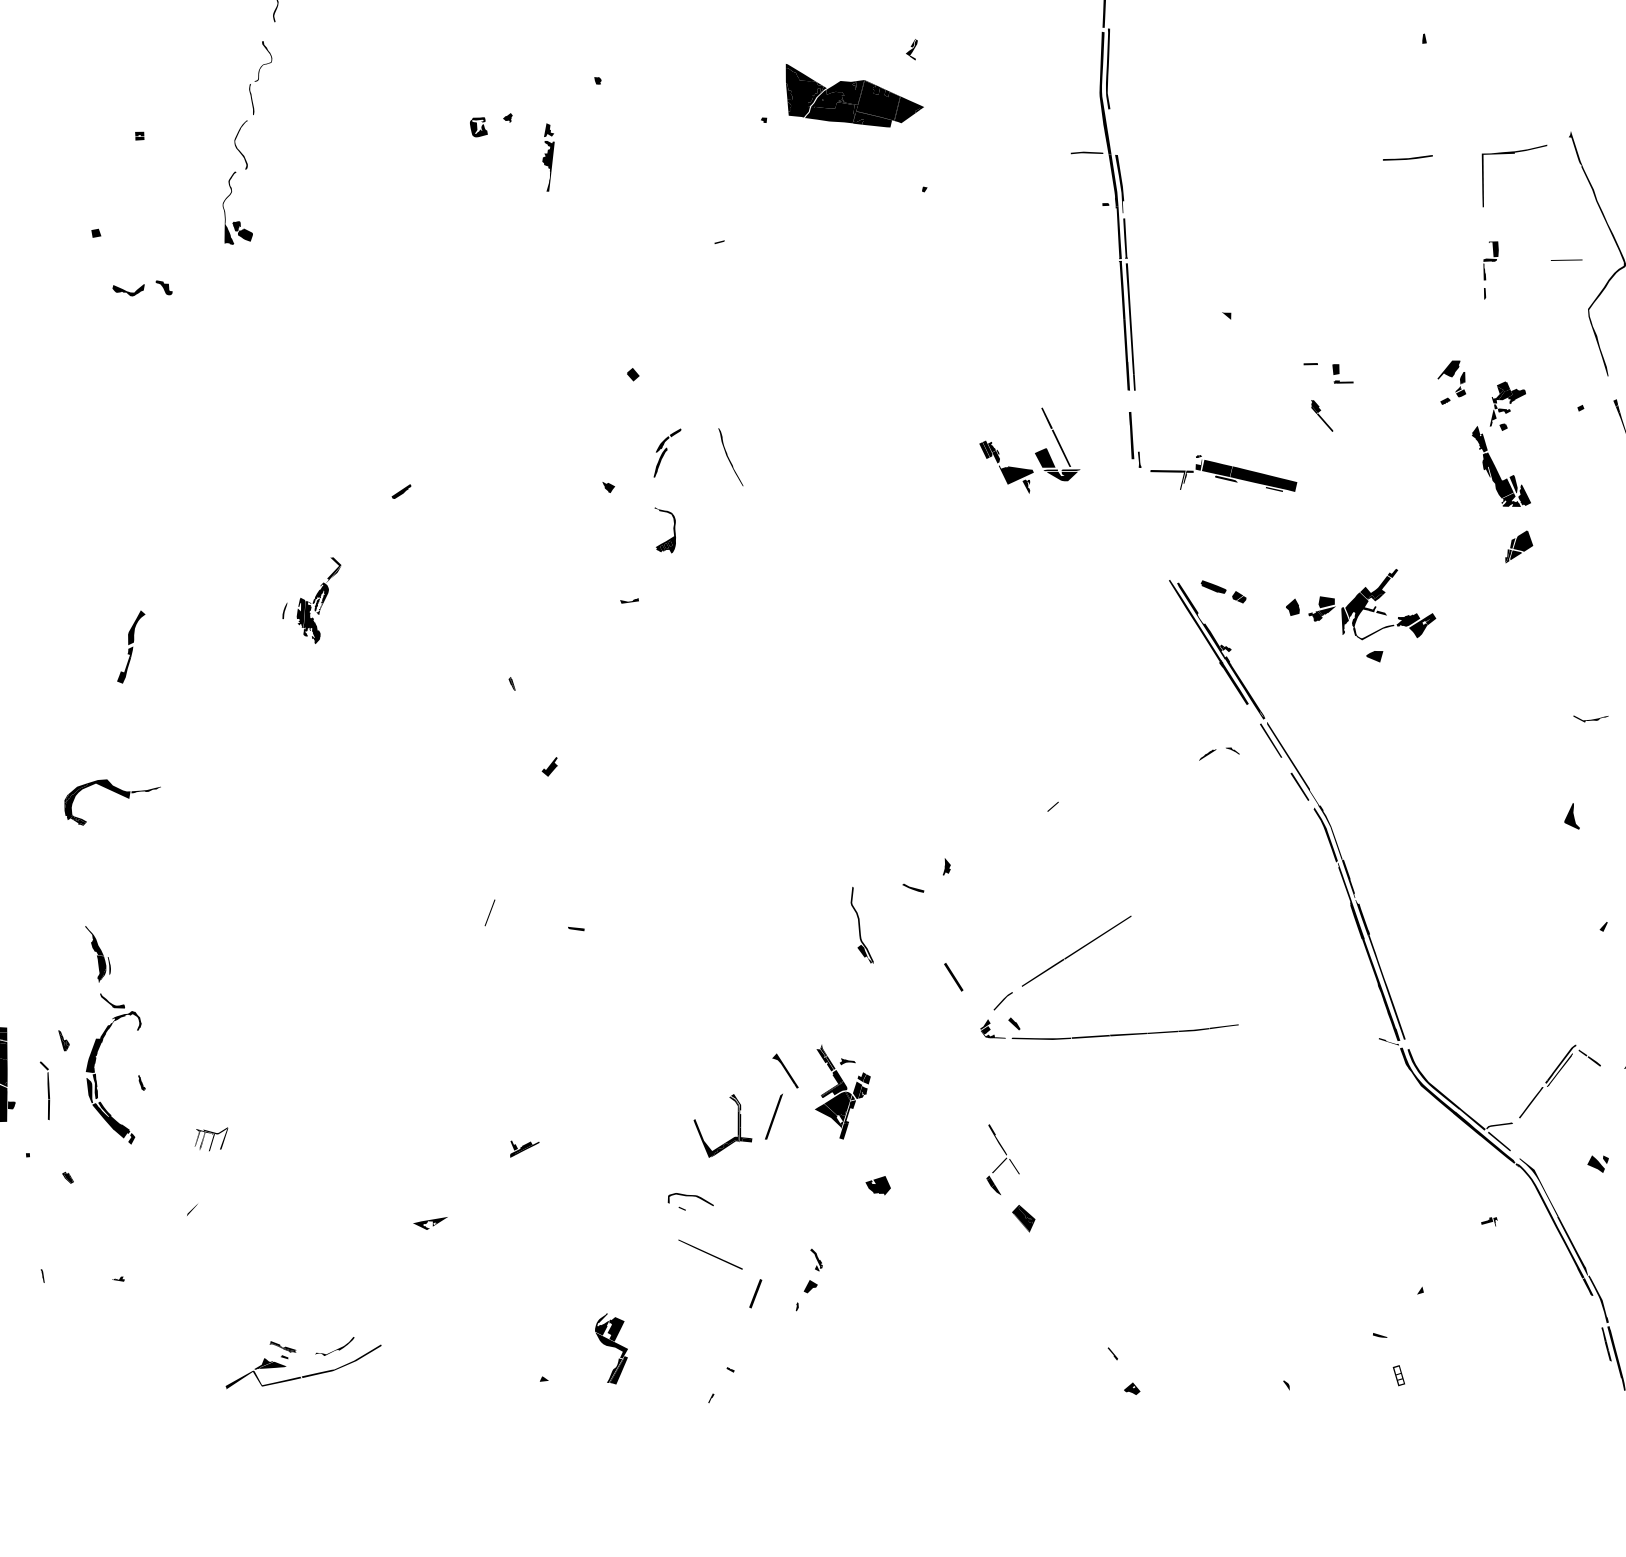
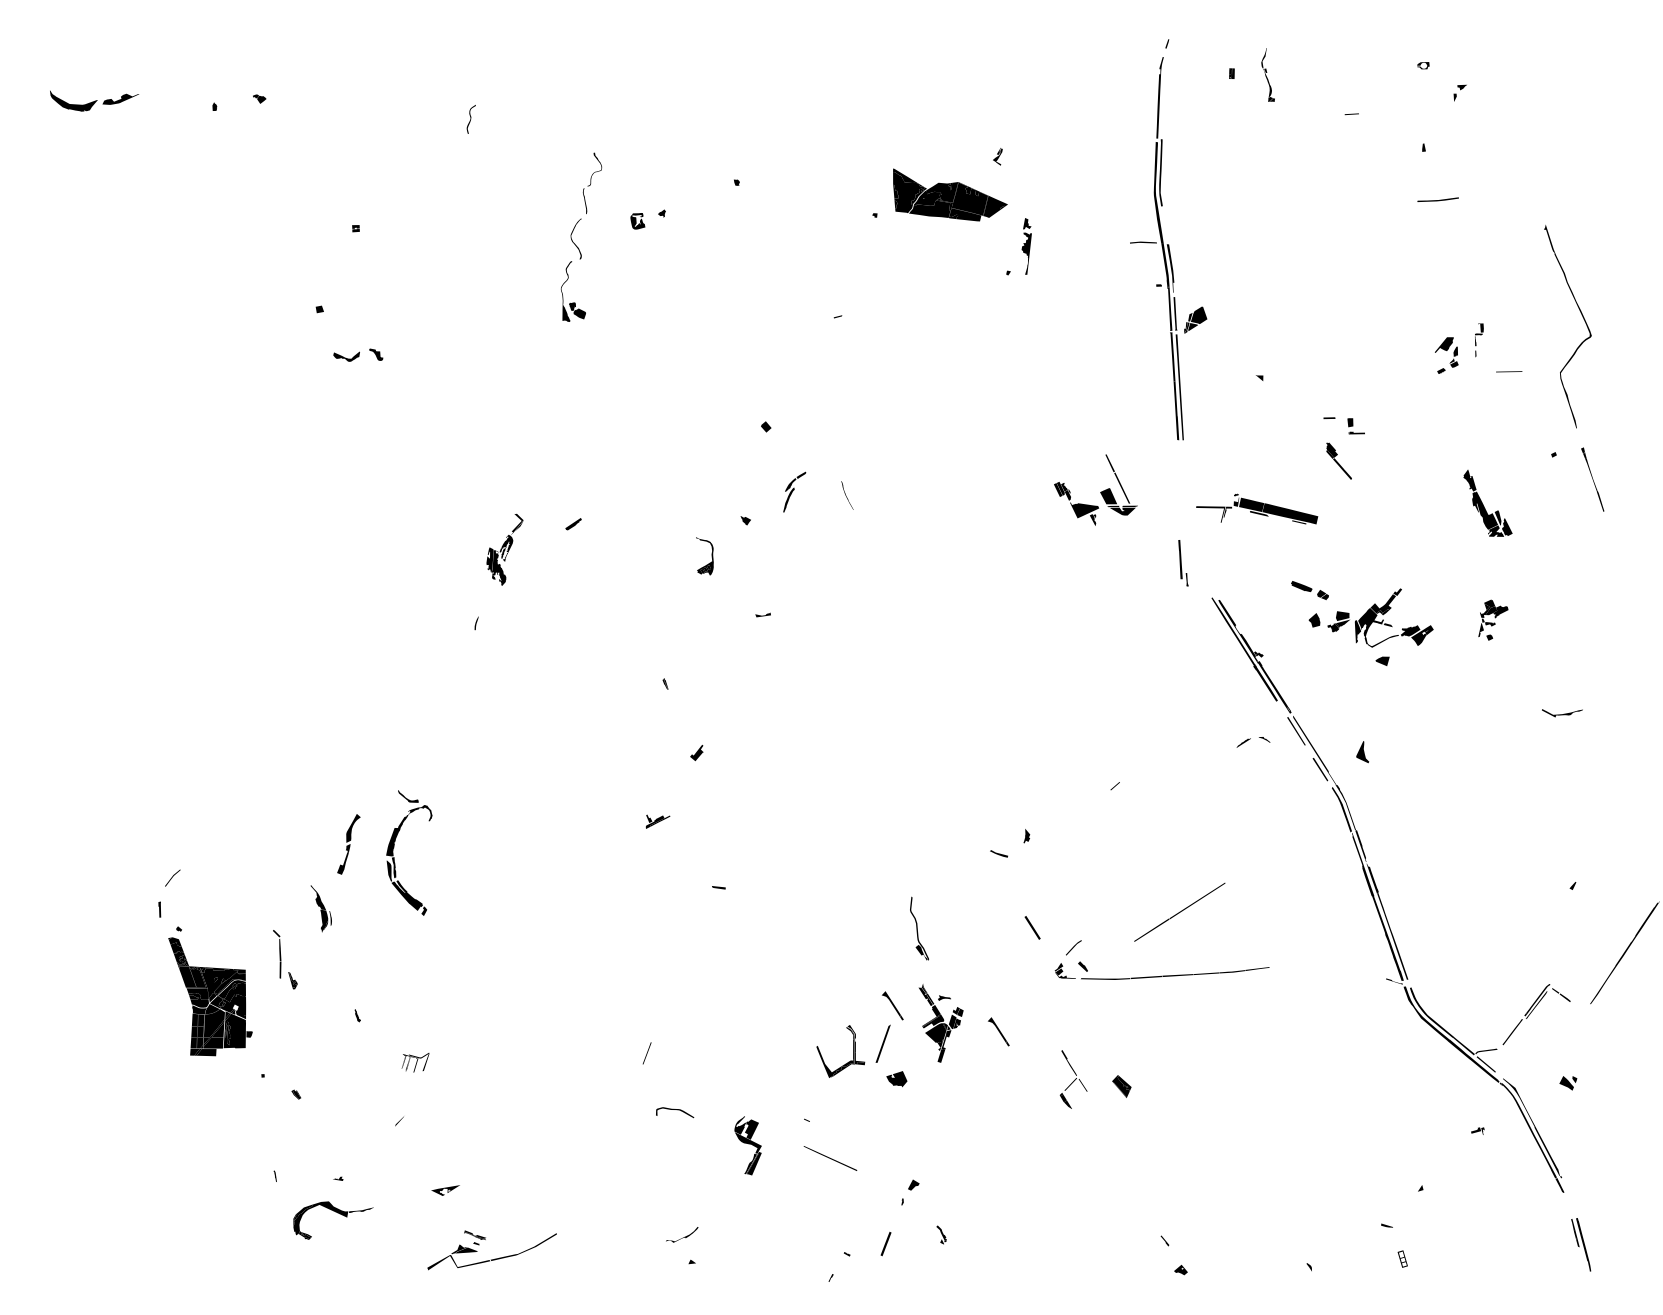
part: (237, 135) -> (573, 231), moved
part: (1514, 154) -> (1498, 243), removed
part: (548, 157) -> (1026, 246), moved
part: (1407, 157) -> (1437, 199), moved
line: (1567, 259) -> (1509, 371), moved
part: (1491, 270) -> (1479, 340), size x0.7
part: (1451, 382) -> (1446, 355), moved
part: (1508, 405) -> (1493, 619), moved
part: (1321, 416) -> (1338, 461), size x1.4
part: (1135, 440) -> (1183, 563), moved
part: (731, 457) -> (847, 495), size x0.6
part: (673, 530) -> (711, 556), moved
part: (1518, 546) -> (1195, 319), moved
part: (1223, 591) -> (1309, 590), moved
part: (318, 600) -> (504, 549), moved
part: (130, 647) -> (348, 844), moved
part: (1591, 718) -> (1562, 712), size x1.4
part: (117, 793) -> (337, 1213), moved
part: (1571, 816) -> (1362, 752), moved
line: (489, 913) -> (646, 1053), moved
part: (862, 925) -> (919, 928), moved
line: (1076, 951) -> (1179, 912), moved
part: (95, 1062) -> (394, 847), moved
part: (45, 1091) -> (277, 954), moved
part: (912, 1101) -> (998, 1031), added
fill: (828, 1116) -> (928, 1043), removed
part: (524, 1148) -> (657, 821), moved
part: (877, 1186) -> (896, 1079), moved
part: (691, 1199) -> (675, 1112), moved
part: (1023, 1218) -> (1121, 1086), moved
part: (430, 1223) -> (445, 1190), moved
part: (816, 1259) -> (941, 1234), moved
line: (755, 1294) -> (885, 1244), moved
fill: (1599, 1300) -> (1569, 1196), removed
part: (335, 1346) -> (682, 1234), moved
part: (610, 1348) -> (747, 1145), moved

